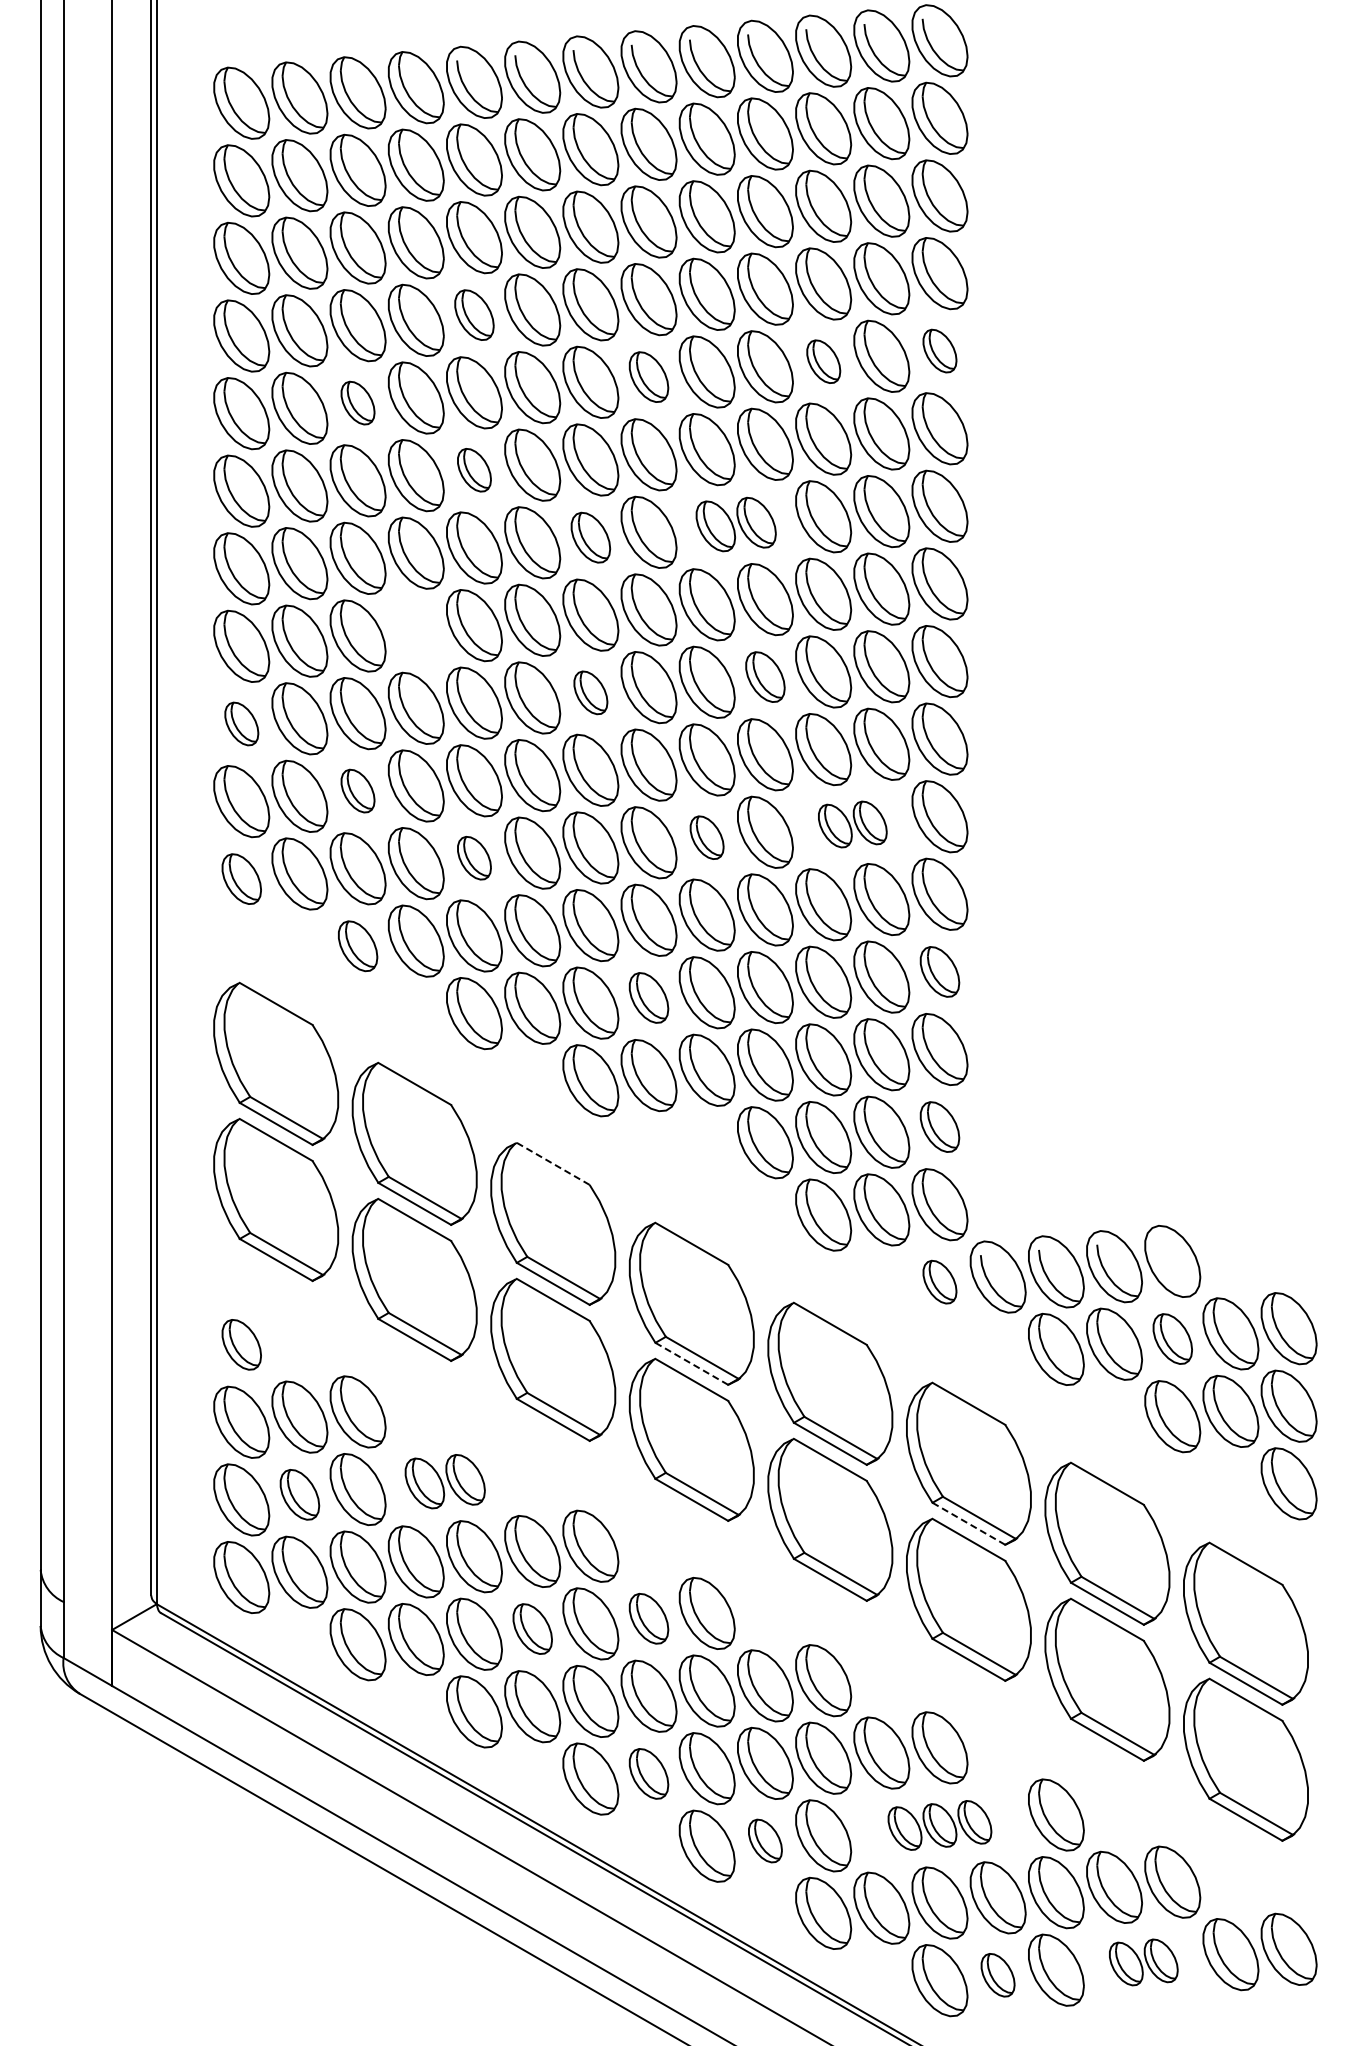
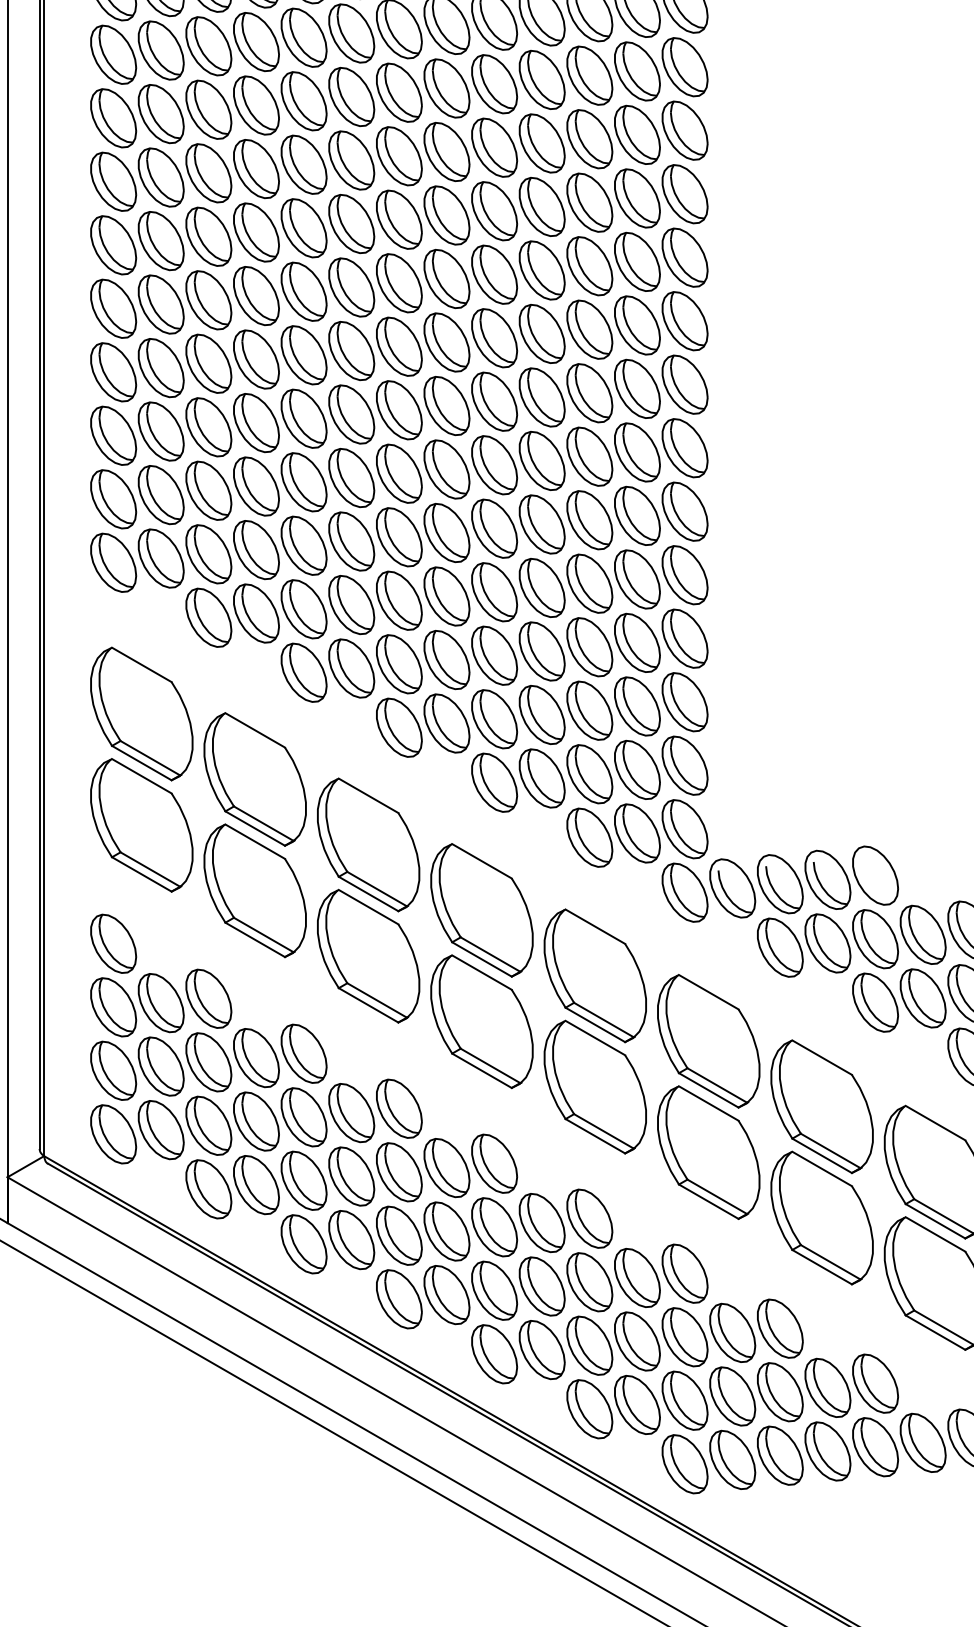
part: (474, 314) -> (304, 100), size x1.43
part: (939, 350) -> (684, 130), size x1.67
part: (823, 361) -> (589, 139), size x1.67
part: (648, 376) -> (446, 151), size x1.43
part: (357, 402) -> (208, 172), size x1.67
part: (474, 469) -> (304, 227), size x1.67
part: (735, 524) -> (517, 272), size x1.43
part: (590, 537) -> (399, 283), size x1.43
part: (415, 630) -> (255, 359), added
part: (765, 676) -> (542, 396), size x1.43
part: (590, 692) -> (399, 410), size x1.67
part: (241, 723) -> (113, 435), size x1.67
part: (357, 790) -> (208, 490), size x1.67
part: (852, 824) -> (613, 518), size x1.67
part: (706, 837) -> (494, 528), size x1.67
part: (474, 857) -> (304, 545), size x1.67
part: (241, 878) -> (113, 562), size x1.43
part: (357, 945) -> (208, 617), size x1.43
part: (939, 971) -> (684, 638), size x1.43
part: (648, 997) -> (446, 659), size x1.43
part: (939, 1126) -> (684, 765), size x1.43
part: (706, 1147) -> (494, 782), added
line: (553, 1163) -> (368, 795), dashed -> solid
part: (939, 1281) -> (684, 892), size x1.67
part: (1172, 1338) -> (875, 938), size x1.43
part: (241, 1344) -> (113, 943), size x1.43
line: (691, 1363) -> (481, 959), dashed -> solid
part: (444, 1481) -> (279, 1055), size x1.43
part: (299, 1494) -> (160, 1066), size x1.43
line: (968, 1523) -> (708, 1090), dashed -> solid
part: (648, 1618) -> (446, 1167), size x1.43
part: (532, 1628) -> (351, 1176), size x1.43
part: (648, 1773) -> (446, 1294), size x1.43
part: (939, 1825) -> (684, 1337), size x1.67
part: (765, 1840) -> (542, 1349), size x1.67
part: (1143, 1962) -> (851, 1449), size x1.67
part: (997, 1974) -> (732, 1459), size x1.67

